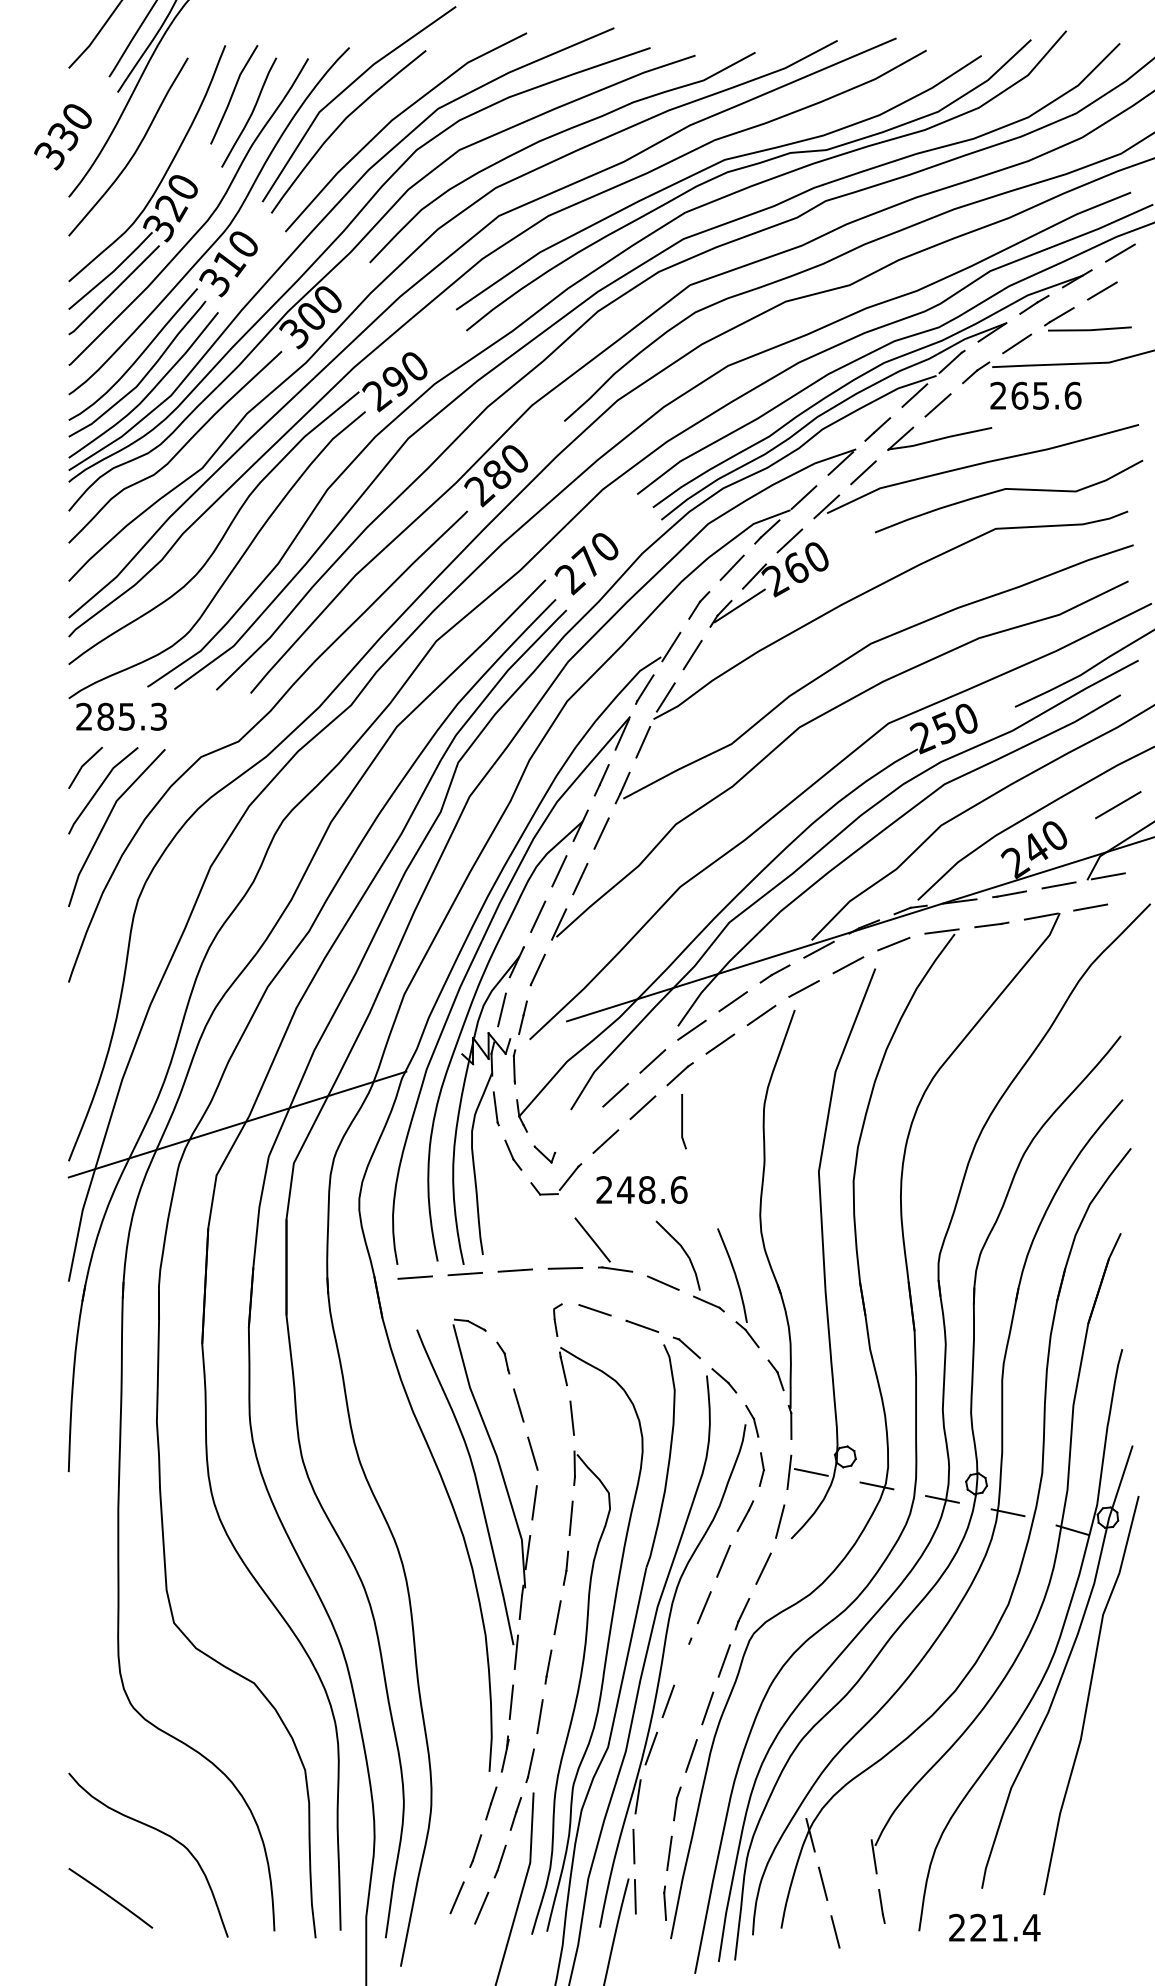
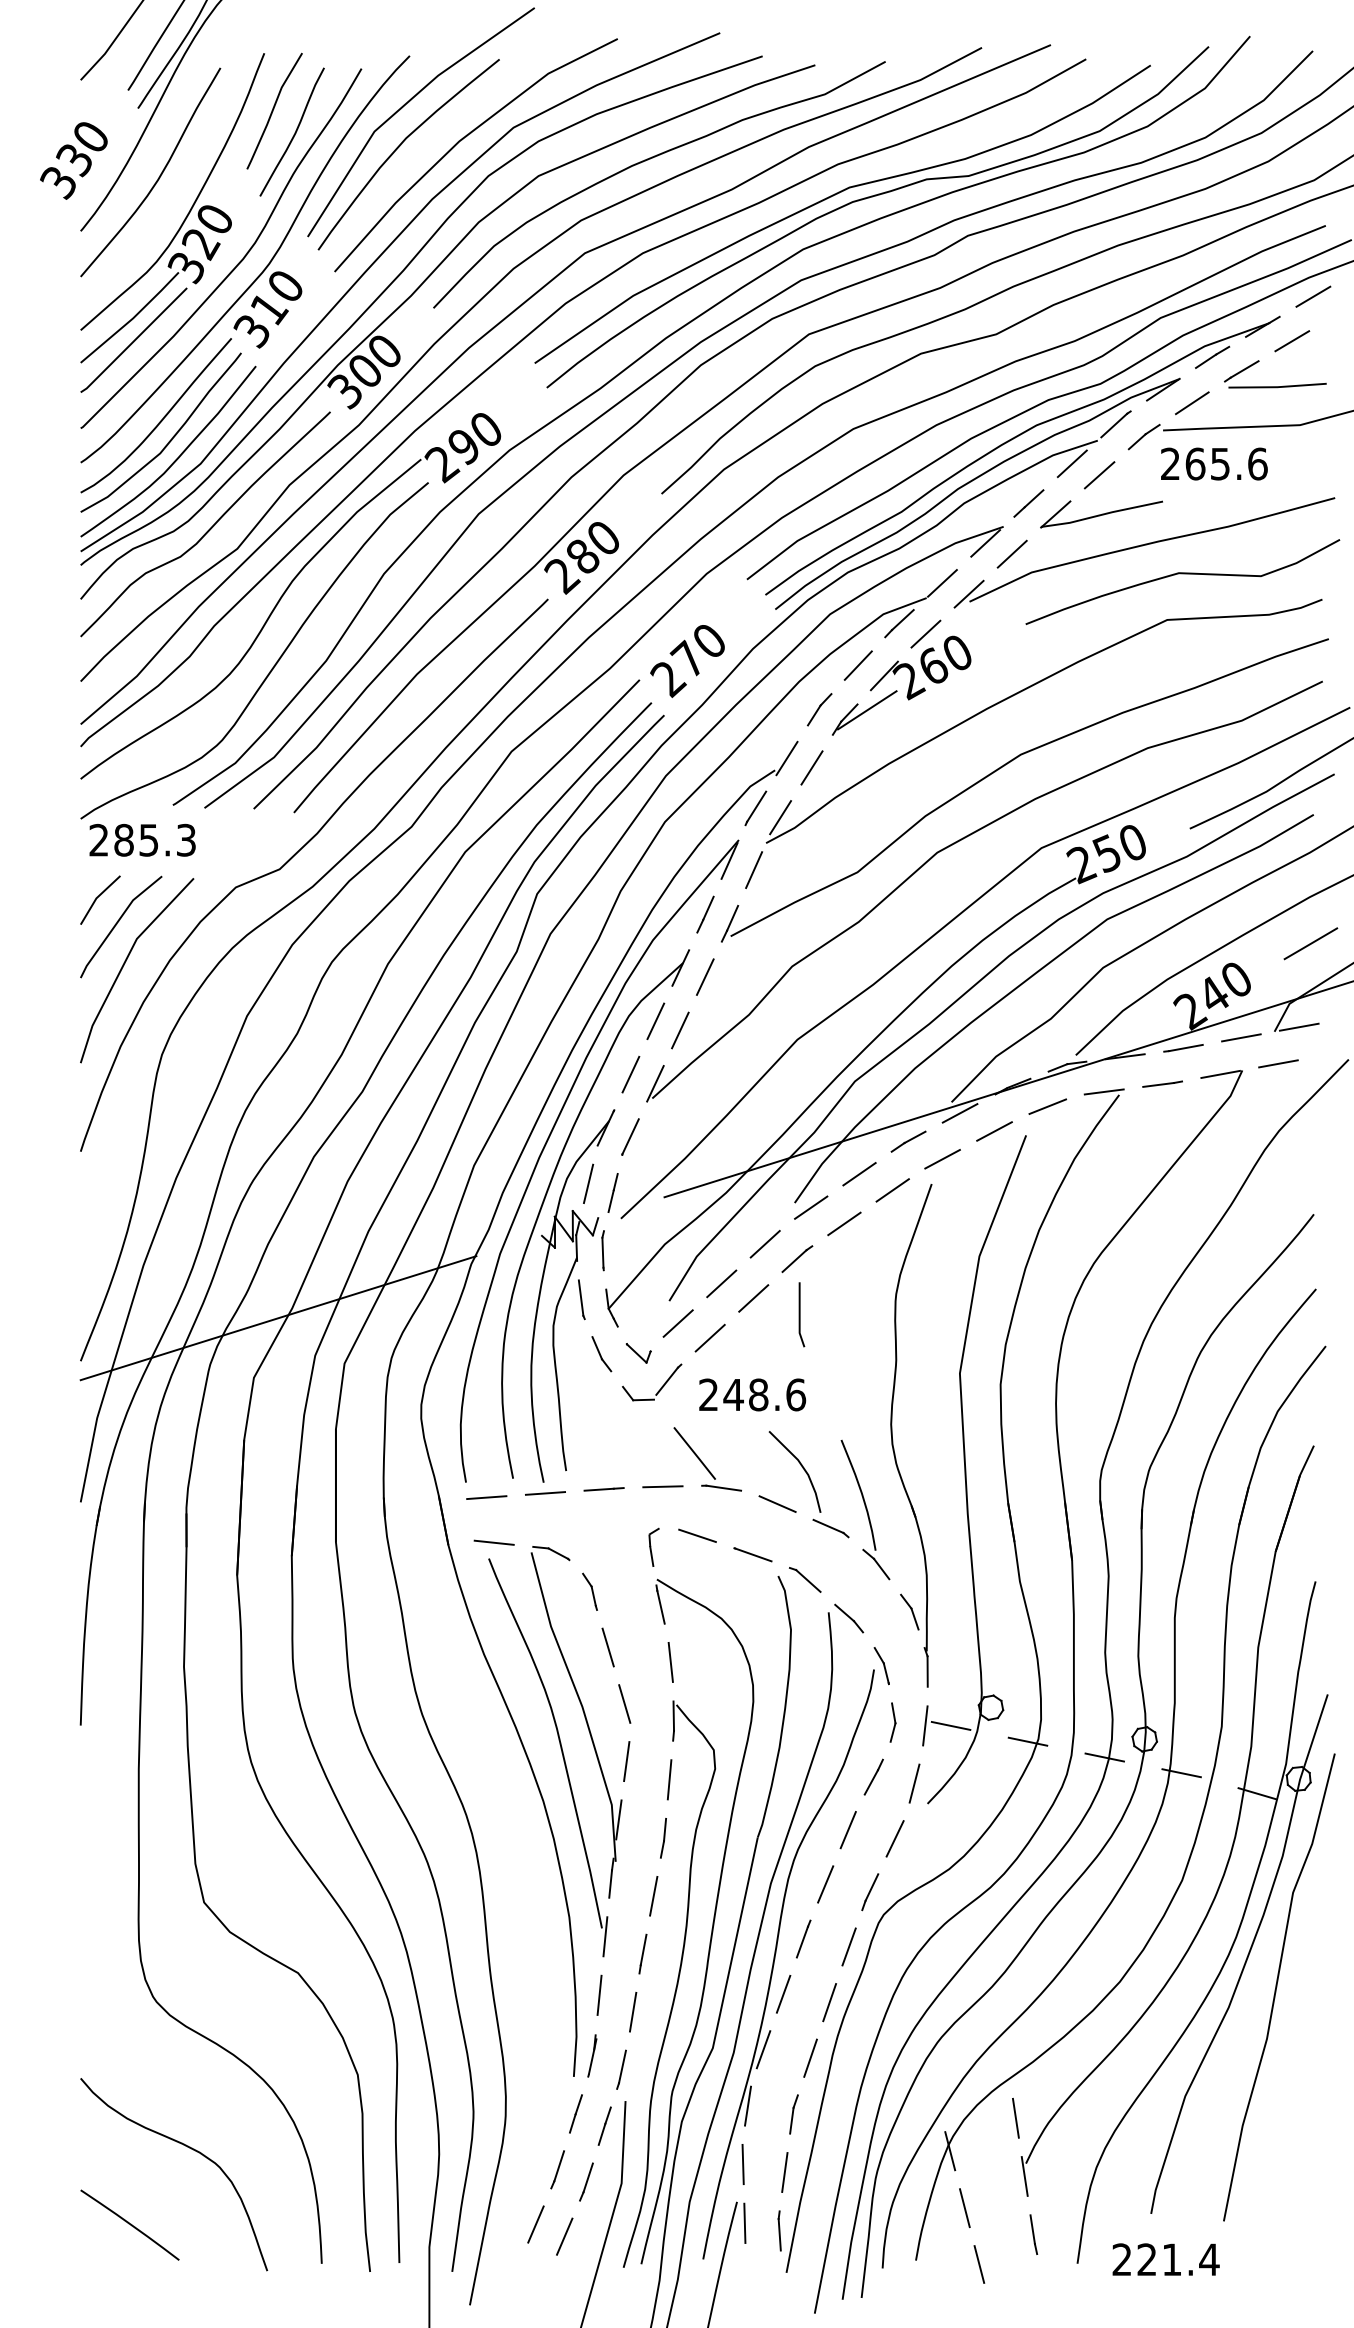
line: (578, 1128) -> (678, 1322), added
line: (421, 1315) -> (494, 1542), added
line: (684, 1656) -> (802, 1941), added
line: (866, 1806) -> (1015, 2117), added

